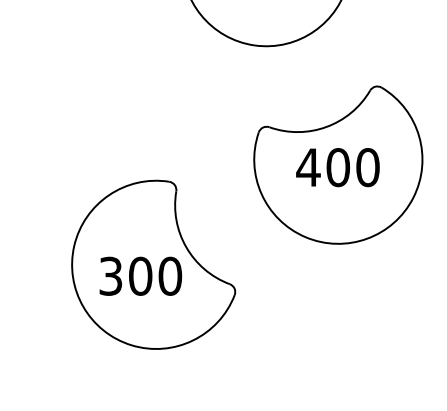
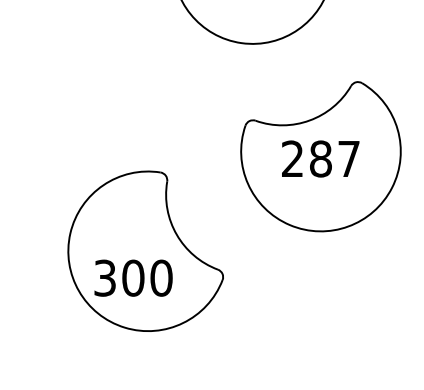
text: (337, 167) -> (320, 158), 400 -> 287
text: (140, 275) -> (133, 277), moved

